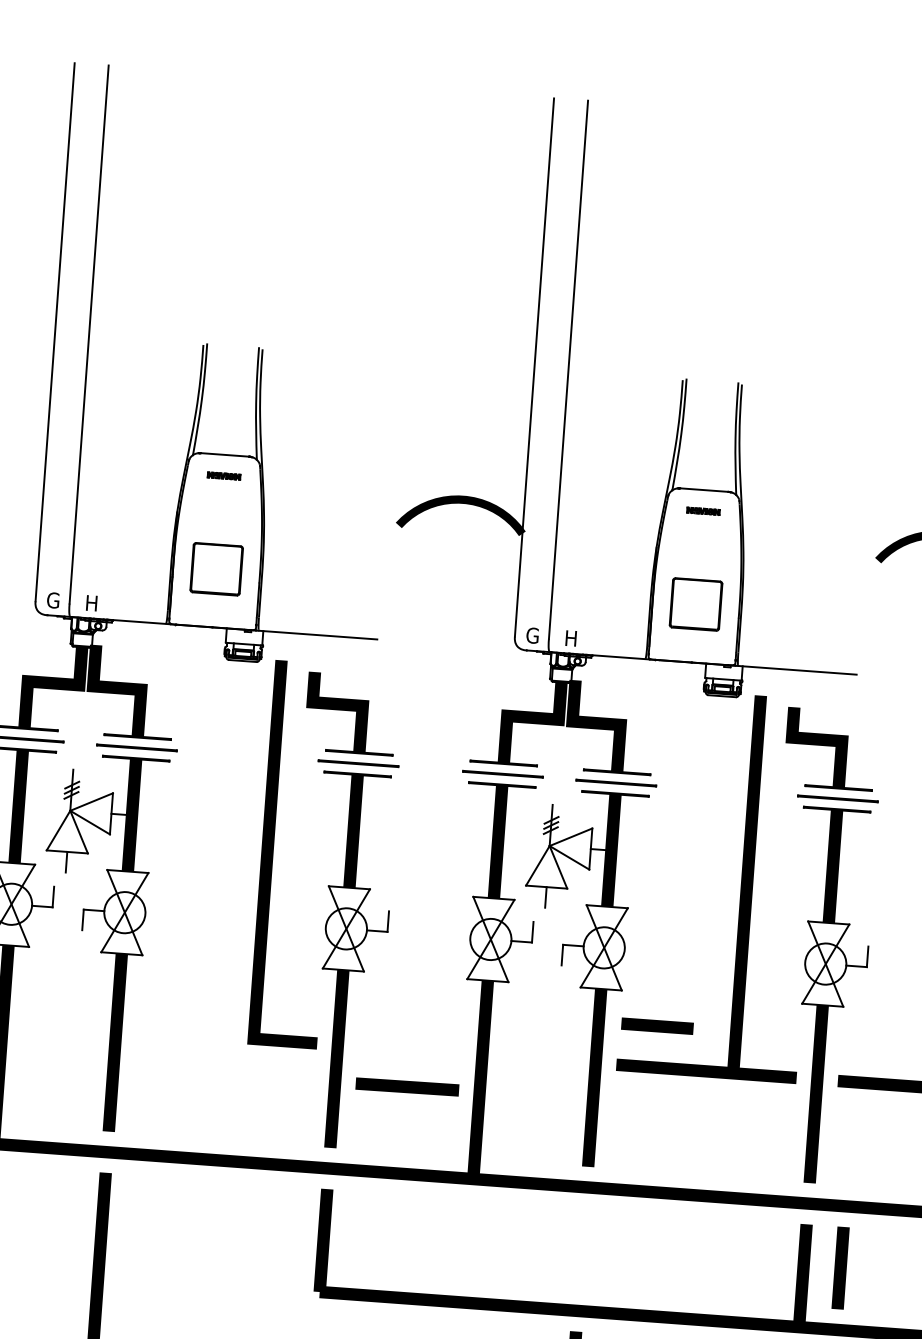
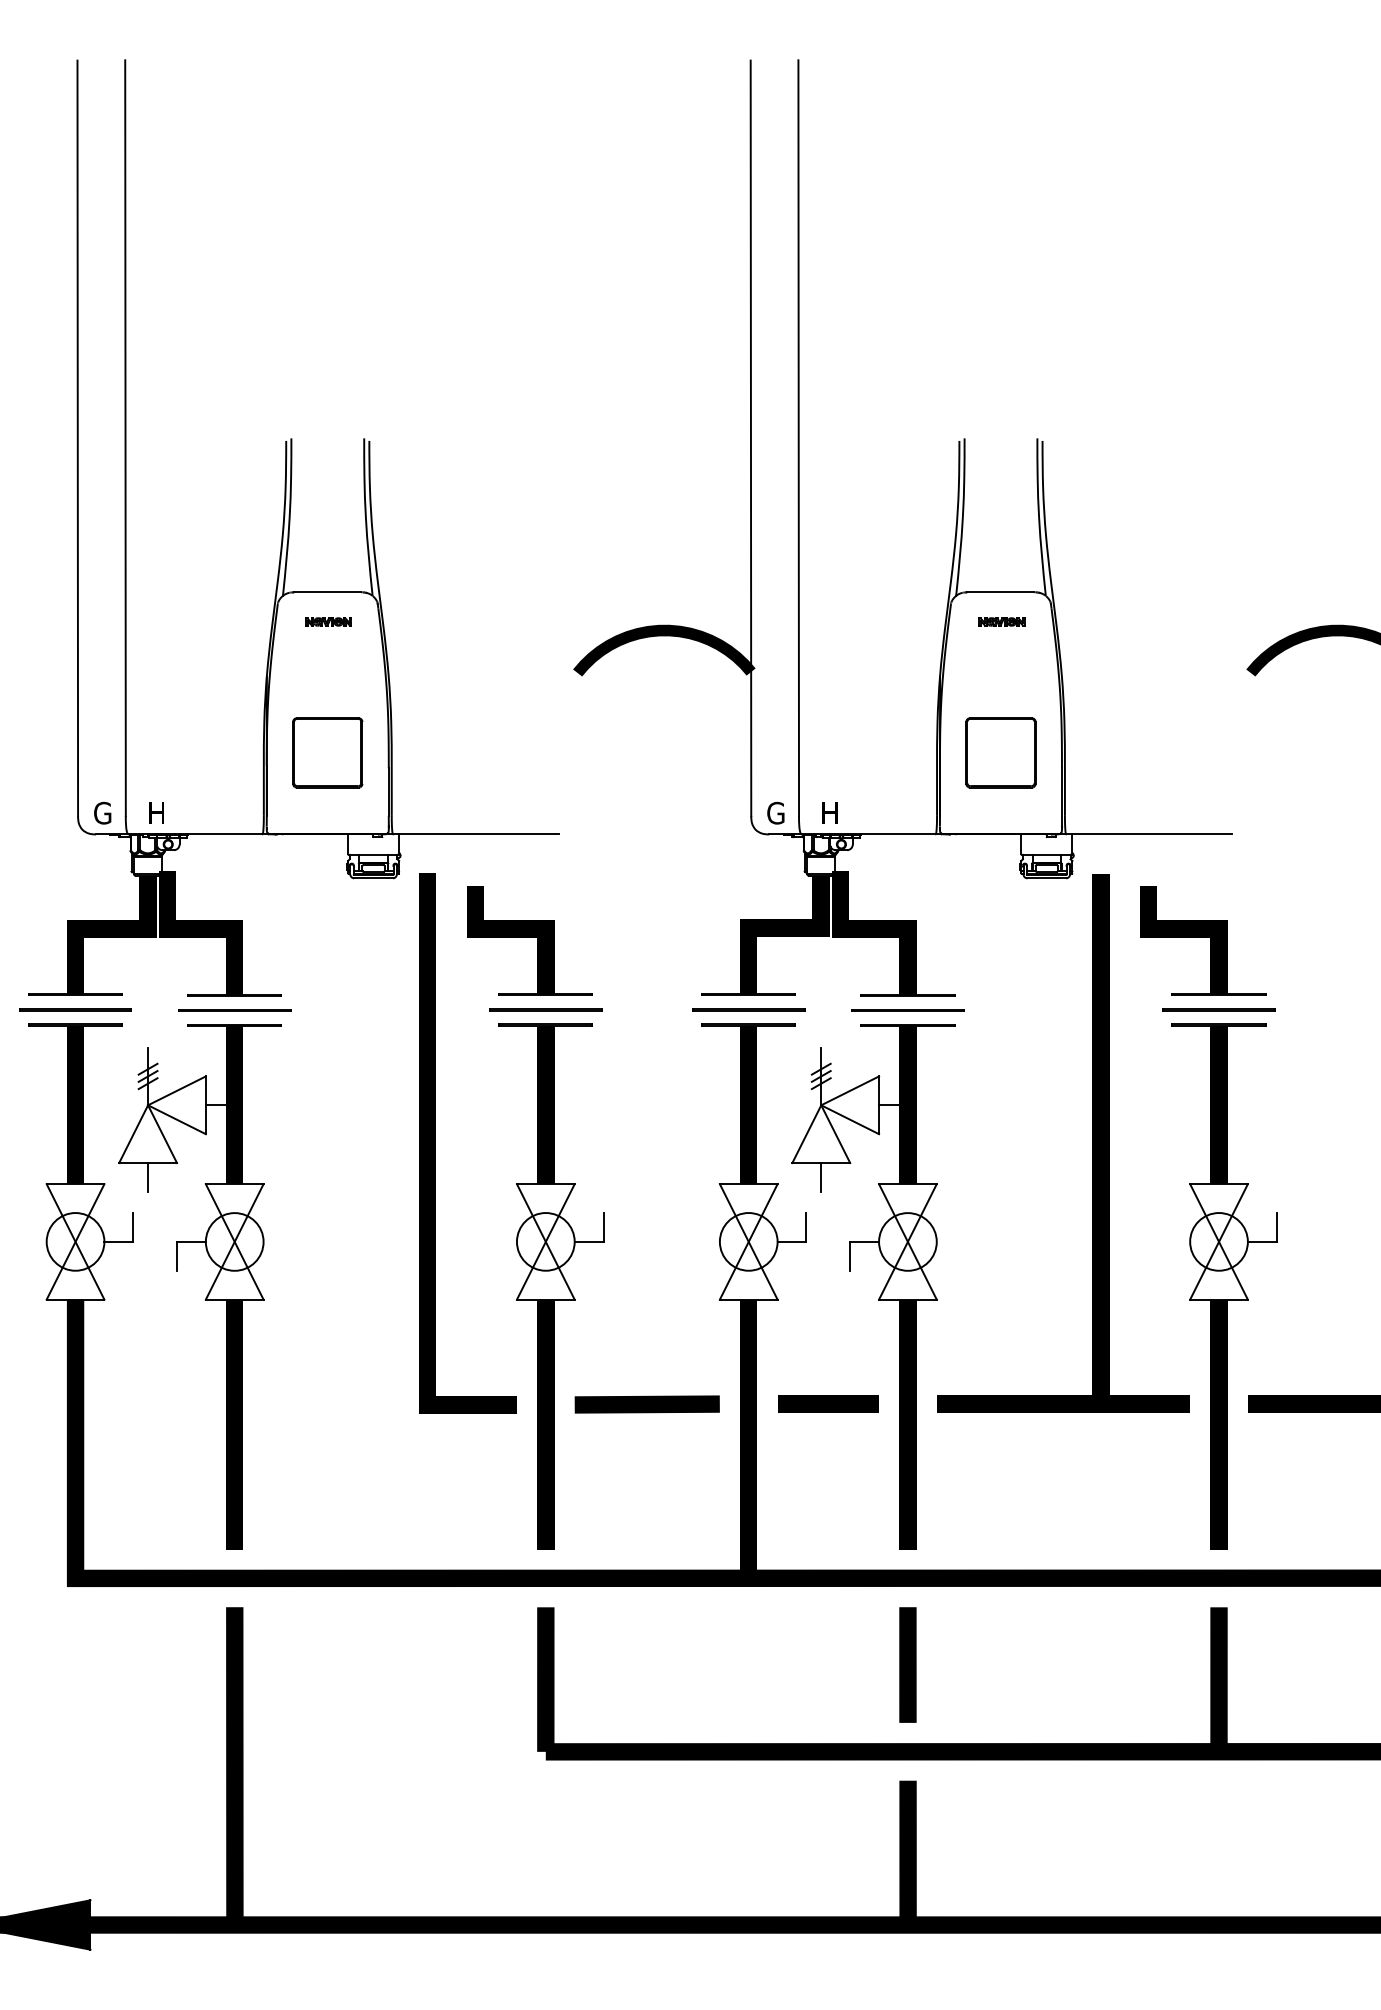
line: (657, 1025) -> (828, 1403), moved
line: (406, 1086) -> (646, 1404), moved
line: (840, 1267) -> (907, 1664), moved

